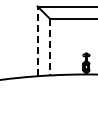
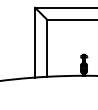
line: (37, 41) -> (35, 42), dashed -> solid
line: (49, 47) -> (47, 48), dashed -> solid

